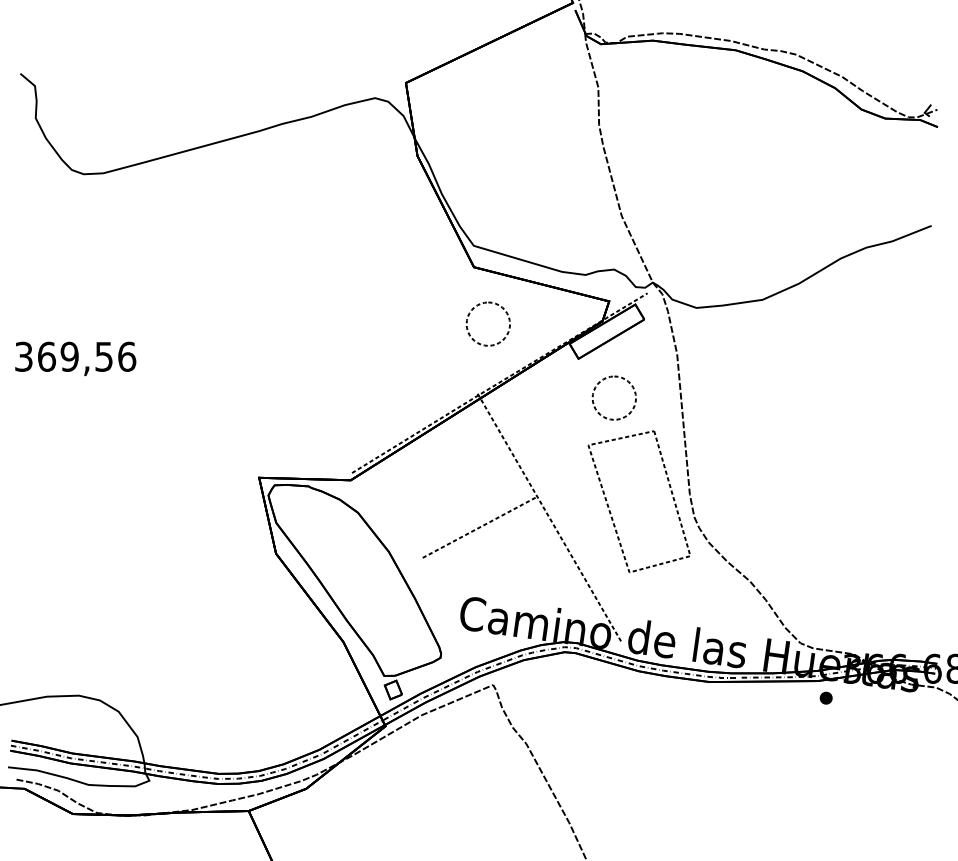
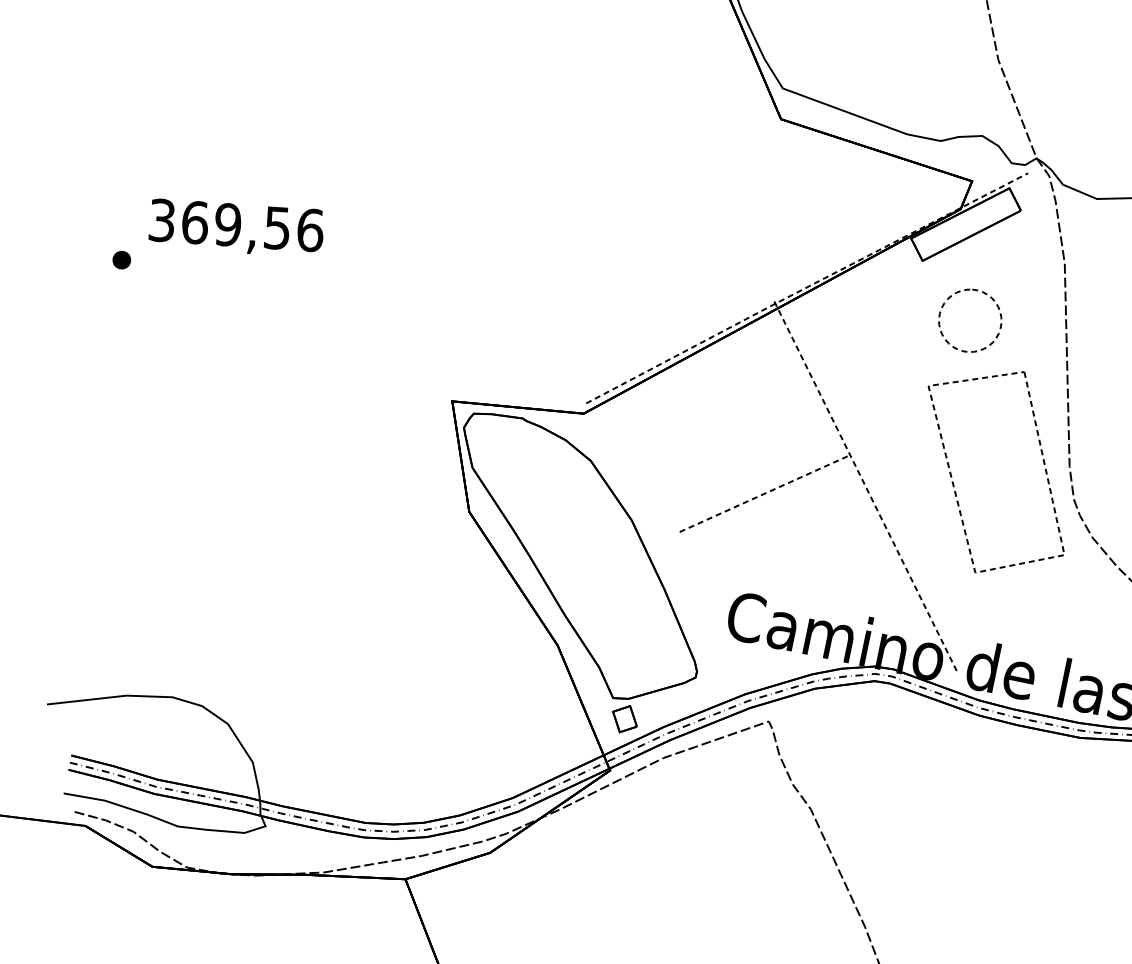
part: (469, 316) -> (769, 189), removed
text: (75, 358) -> (236, 227), moved
part: (23, 394) -> (121, 259), added

